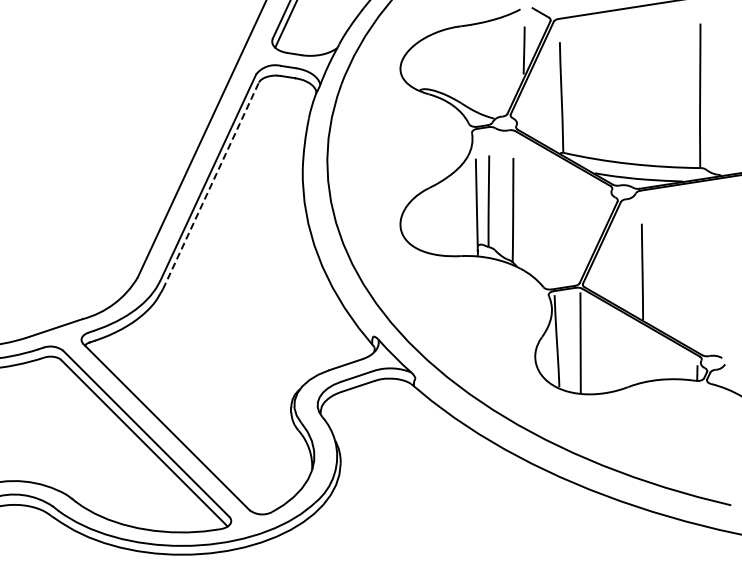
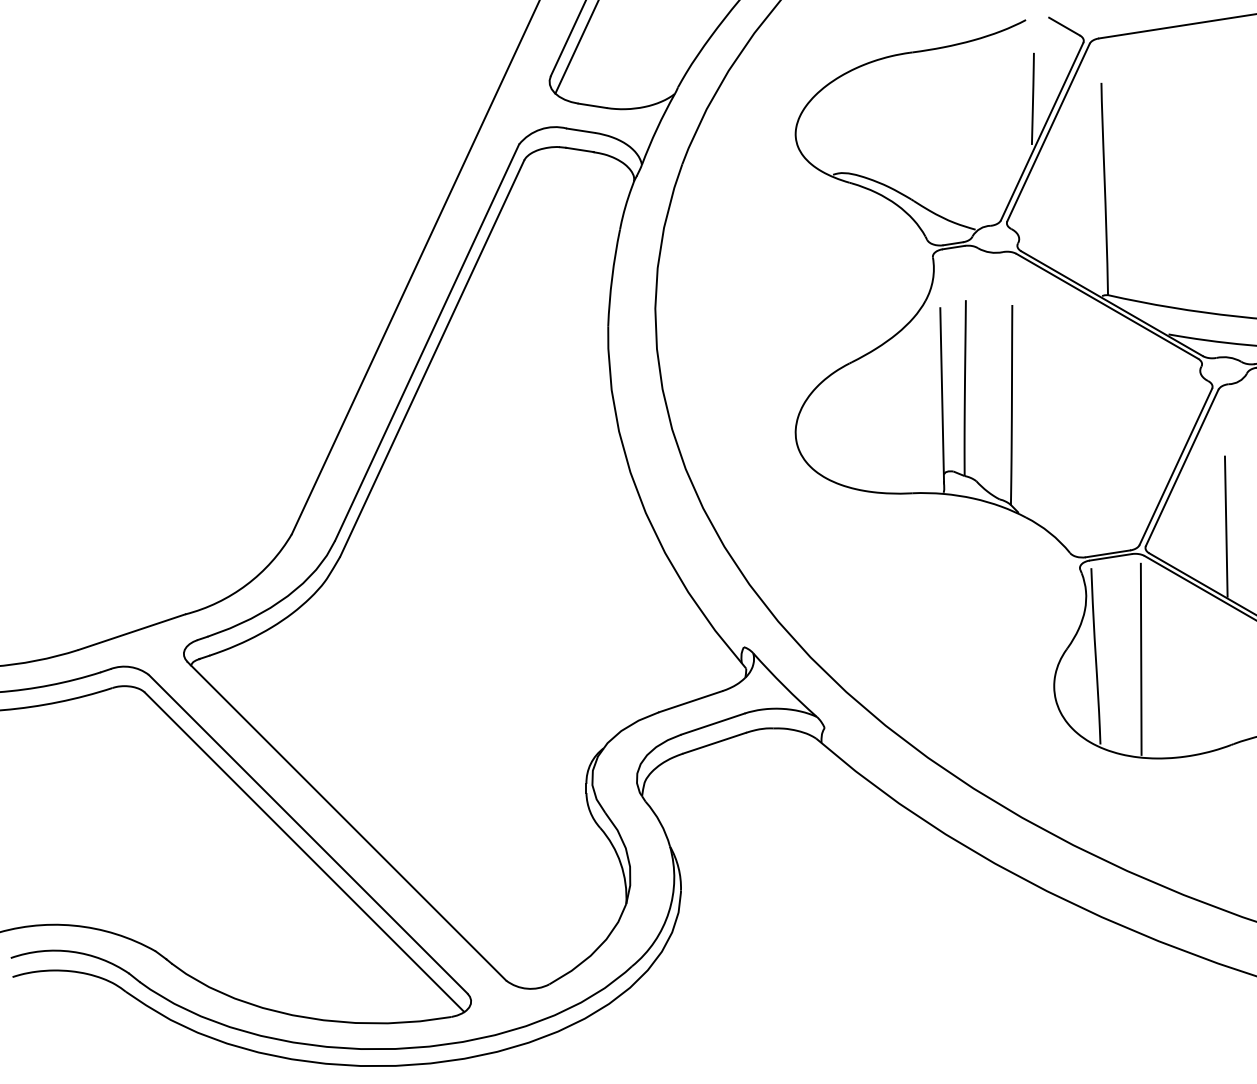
line: (210, 185) -> (431, 357), dashed -> solid
line: (624, 272) -> (1225, 524), added

